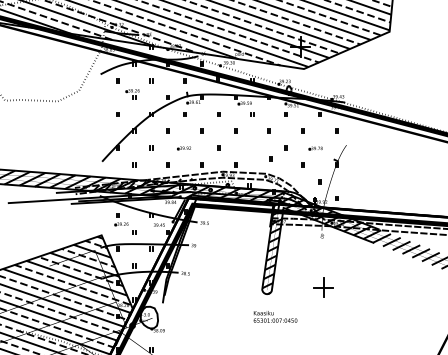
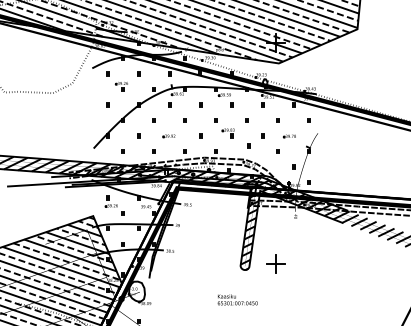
part: (247, 145) -> (227, 133), added
part: (323, 287) -> (275, 263), moved
text: (275, 316) -> (237, 299), moved

